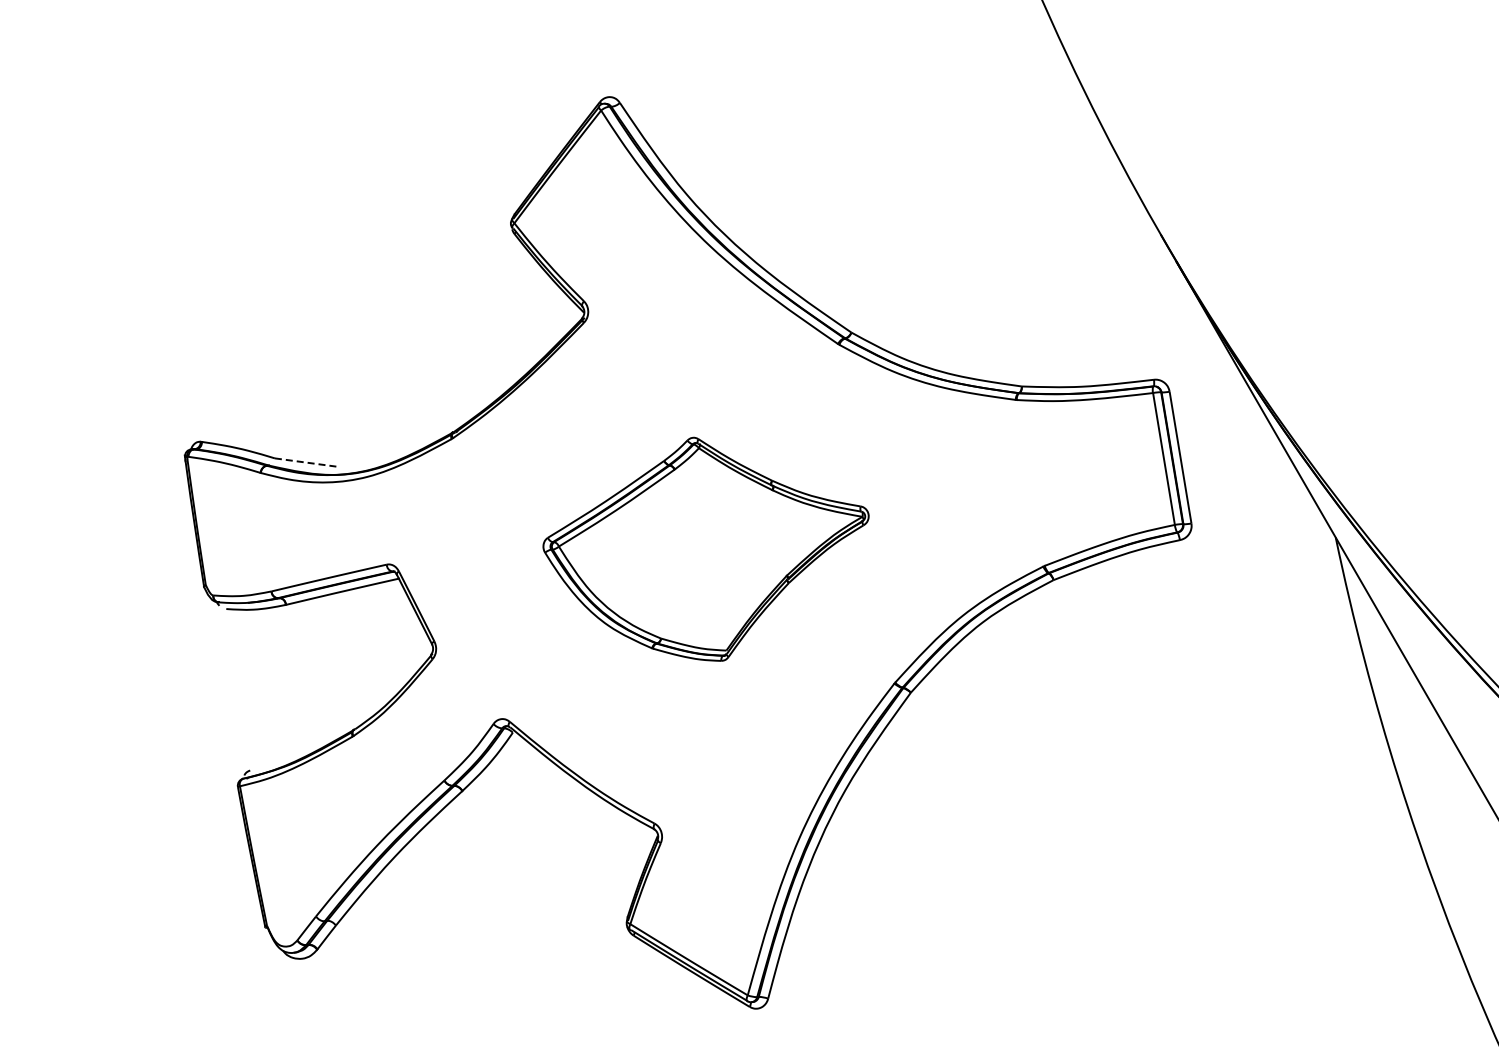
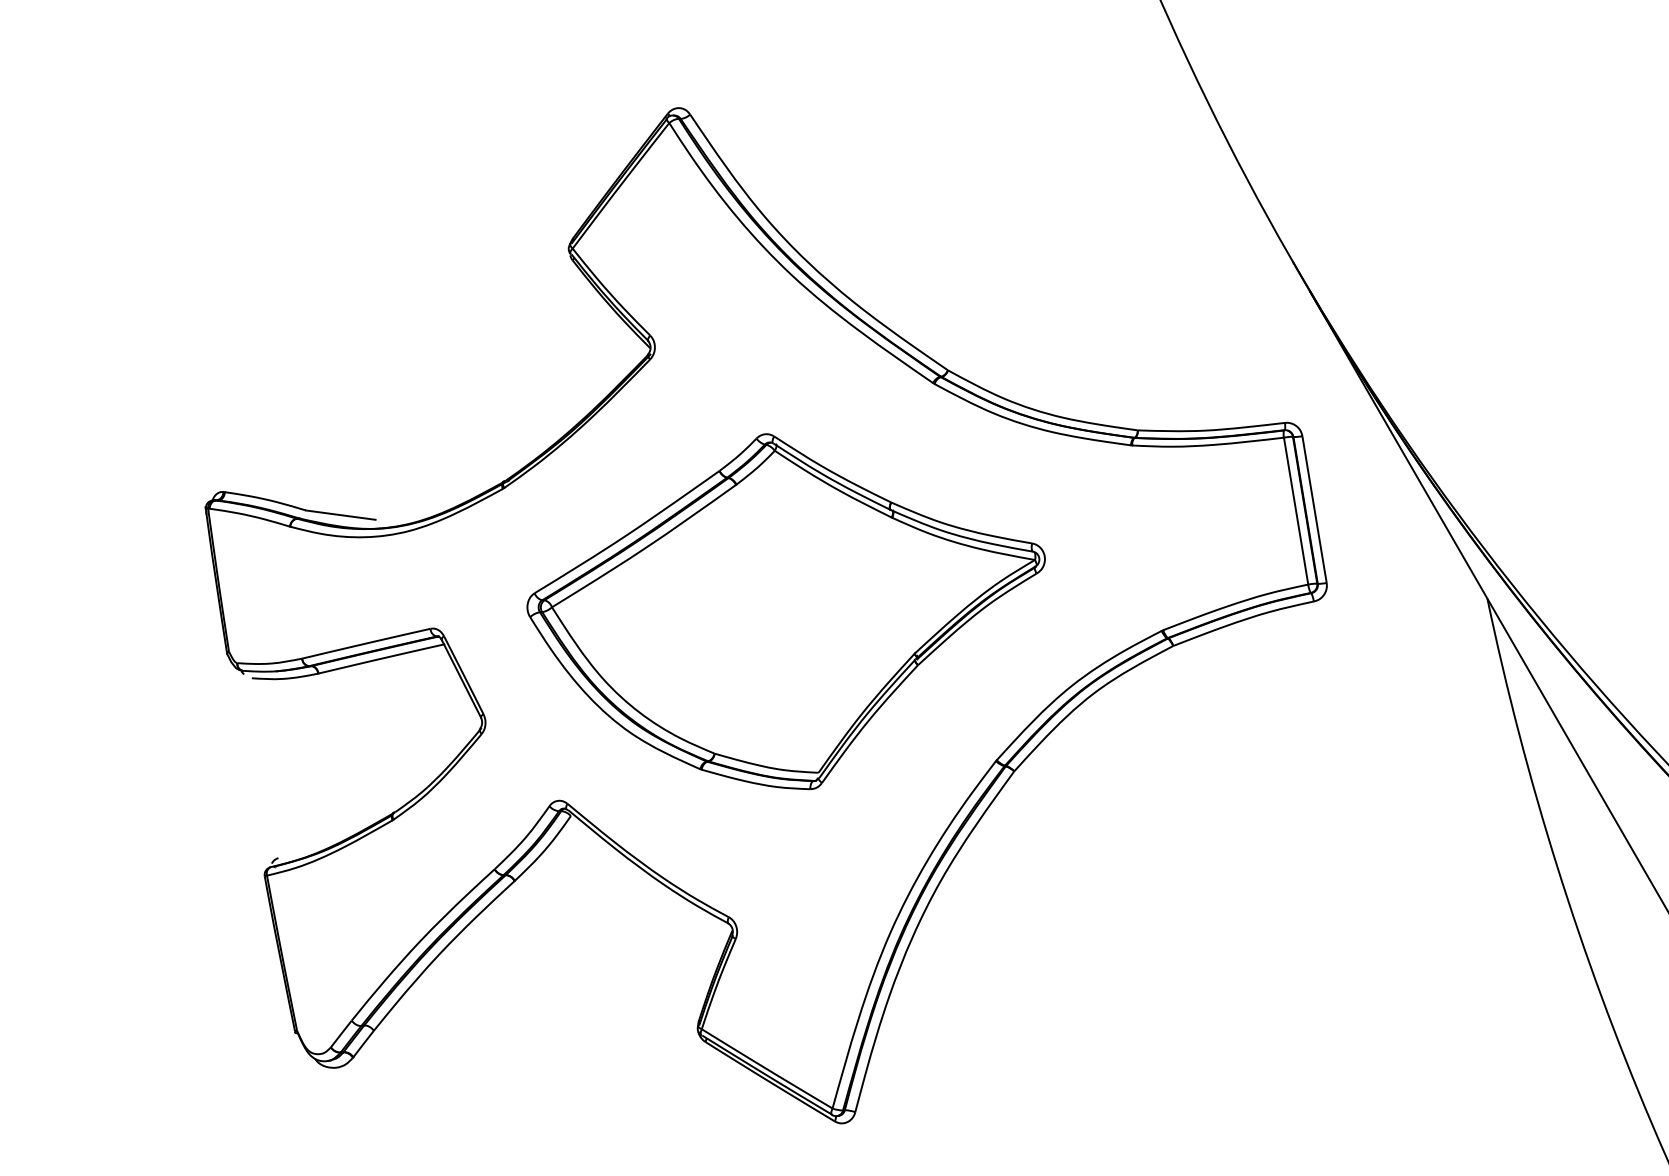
line: (306, 462) -> (341, 515), dashed -> solid
part: (705, 549) -> (785, 611), size x1.43

